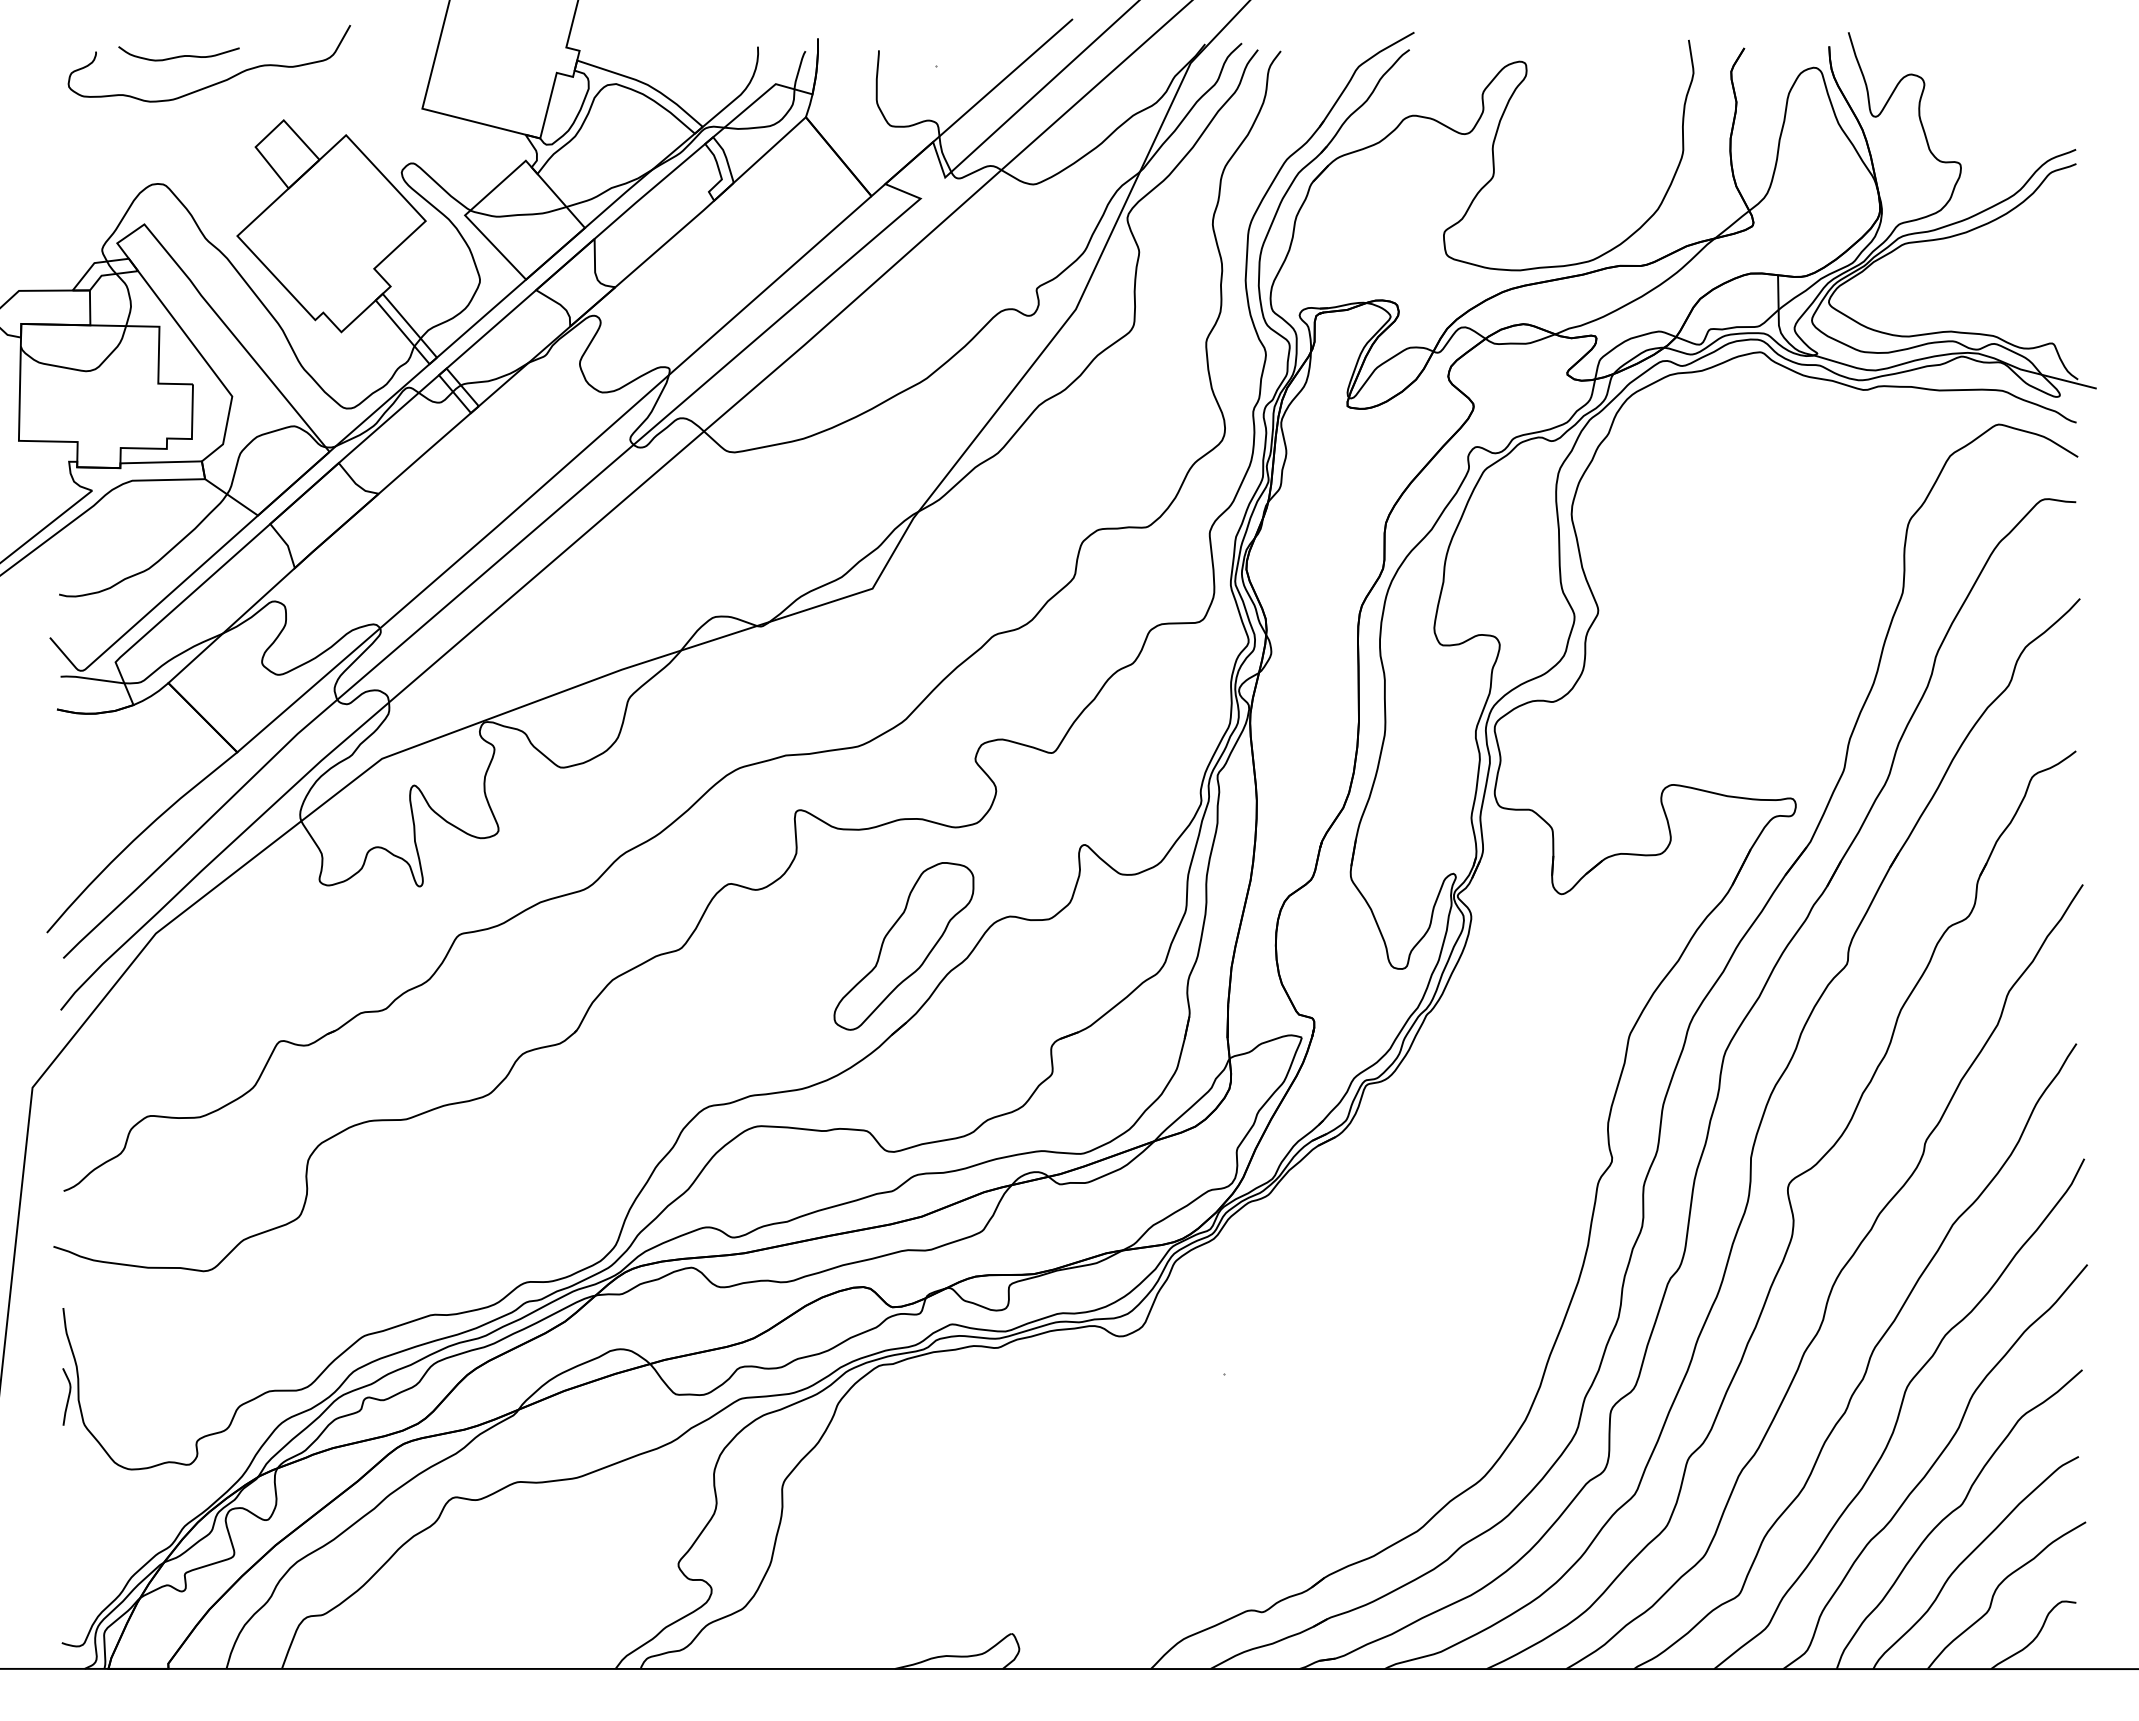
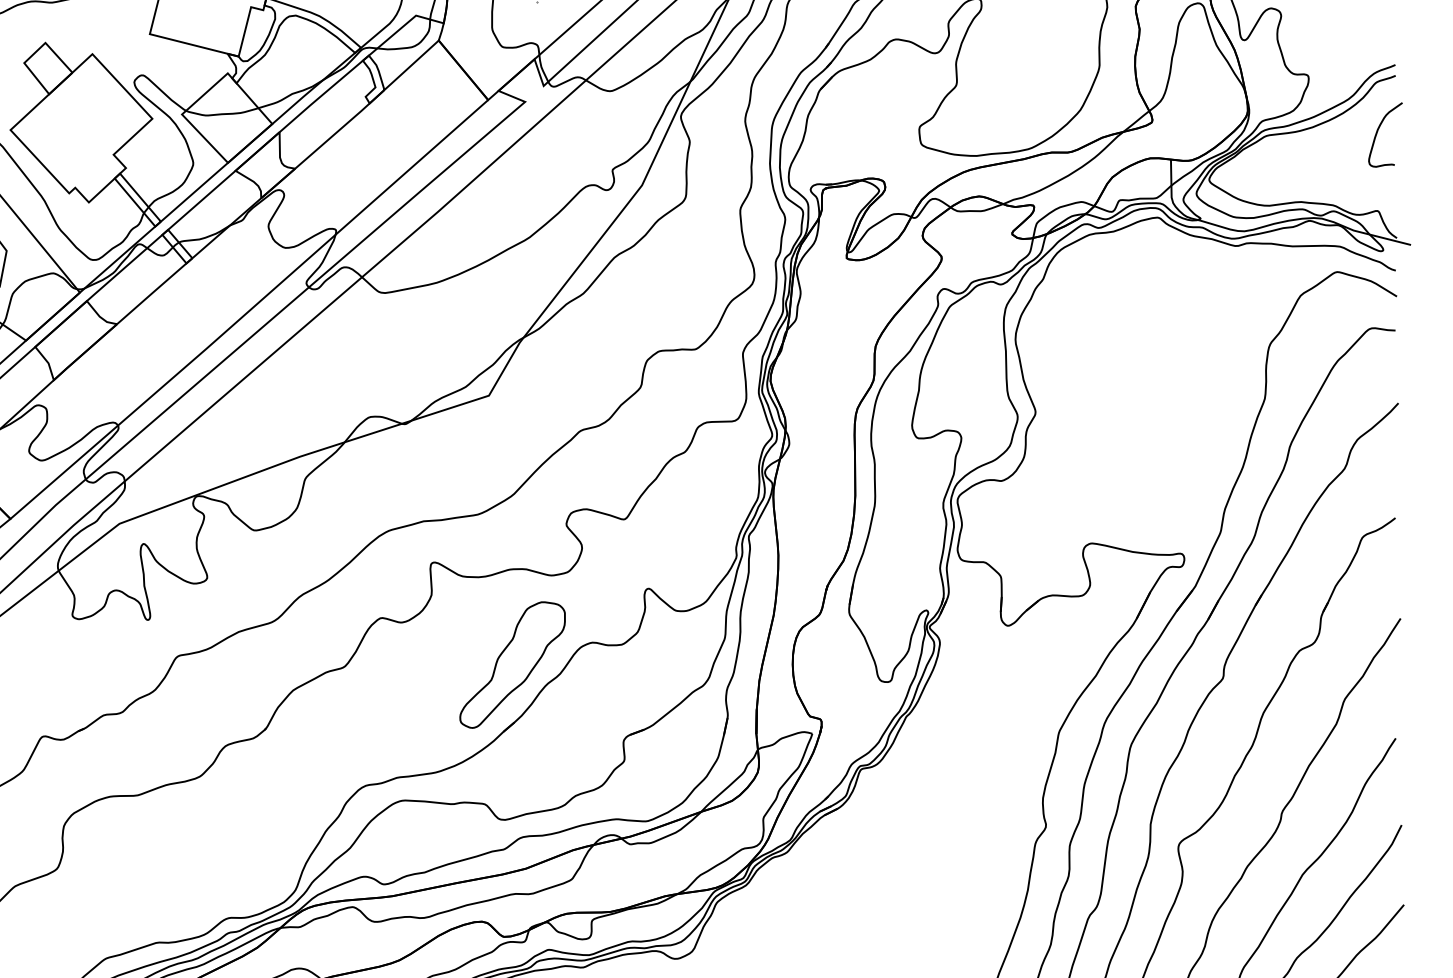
curve: (2052, 239) -> (1377, 132), added

